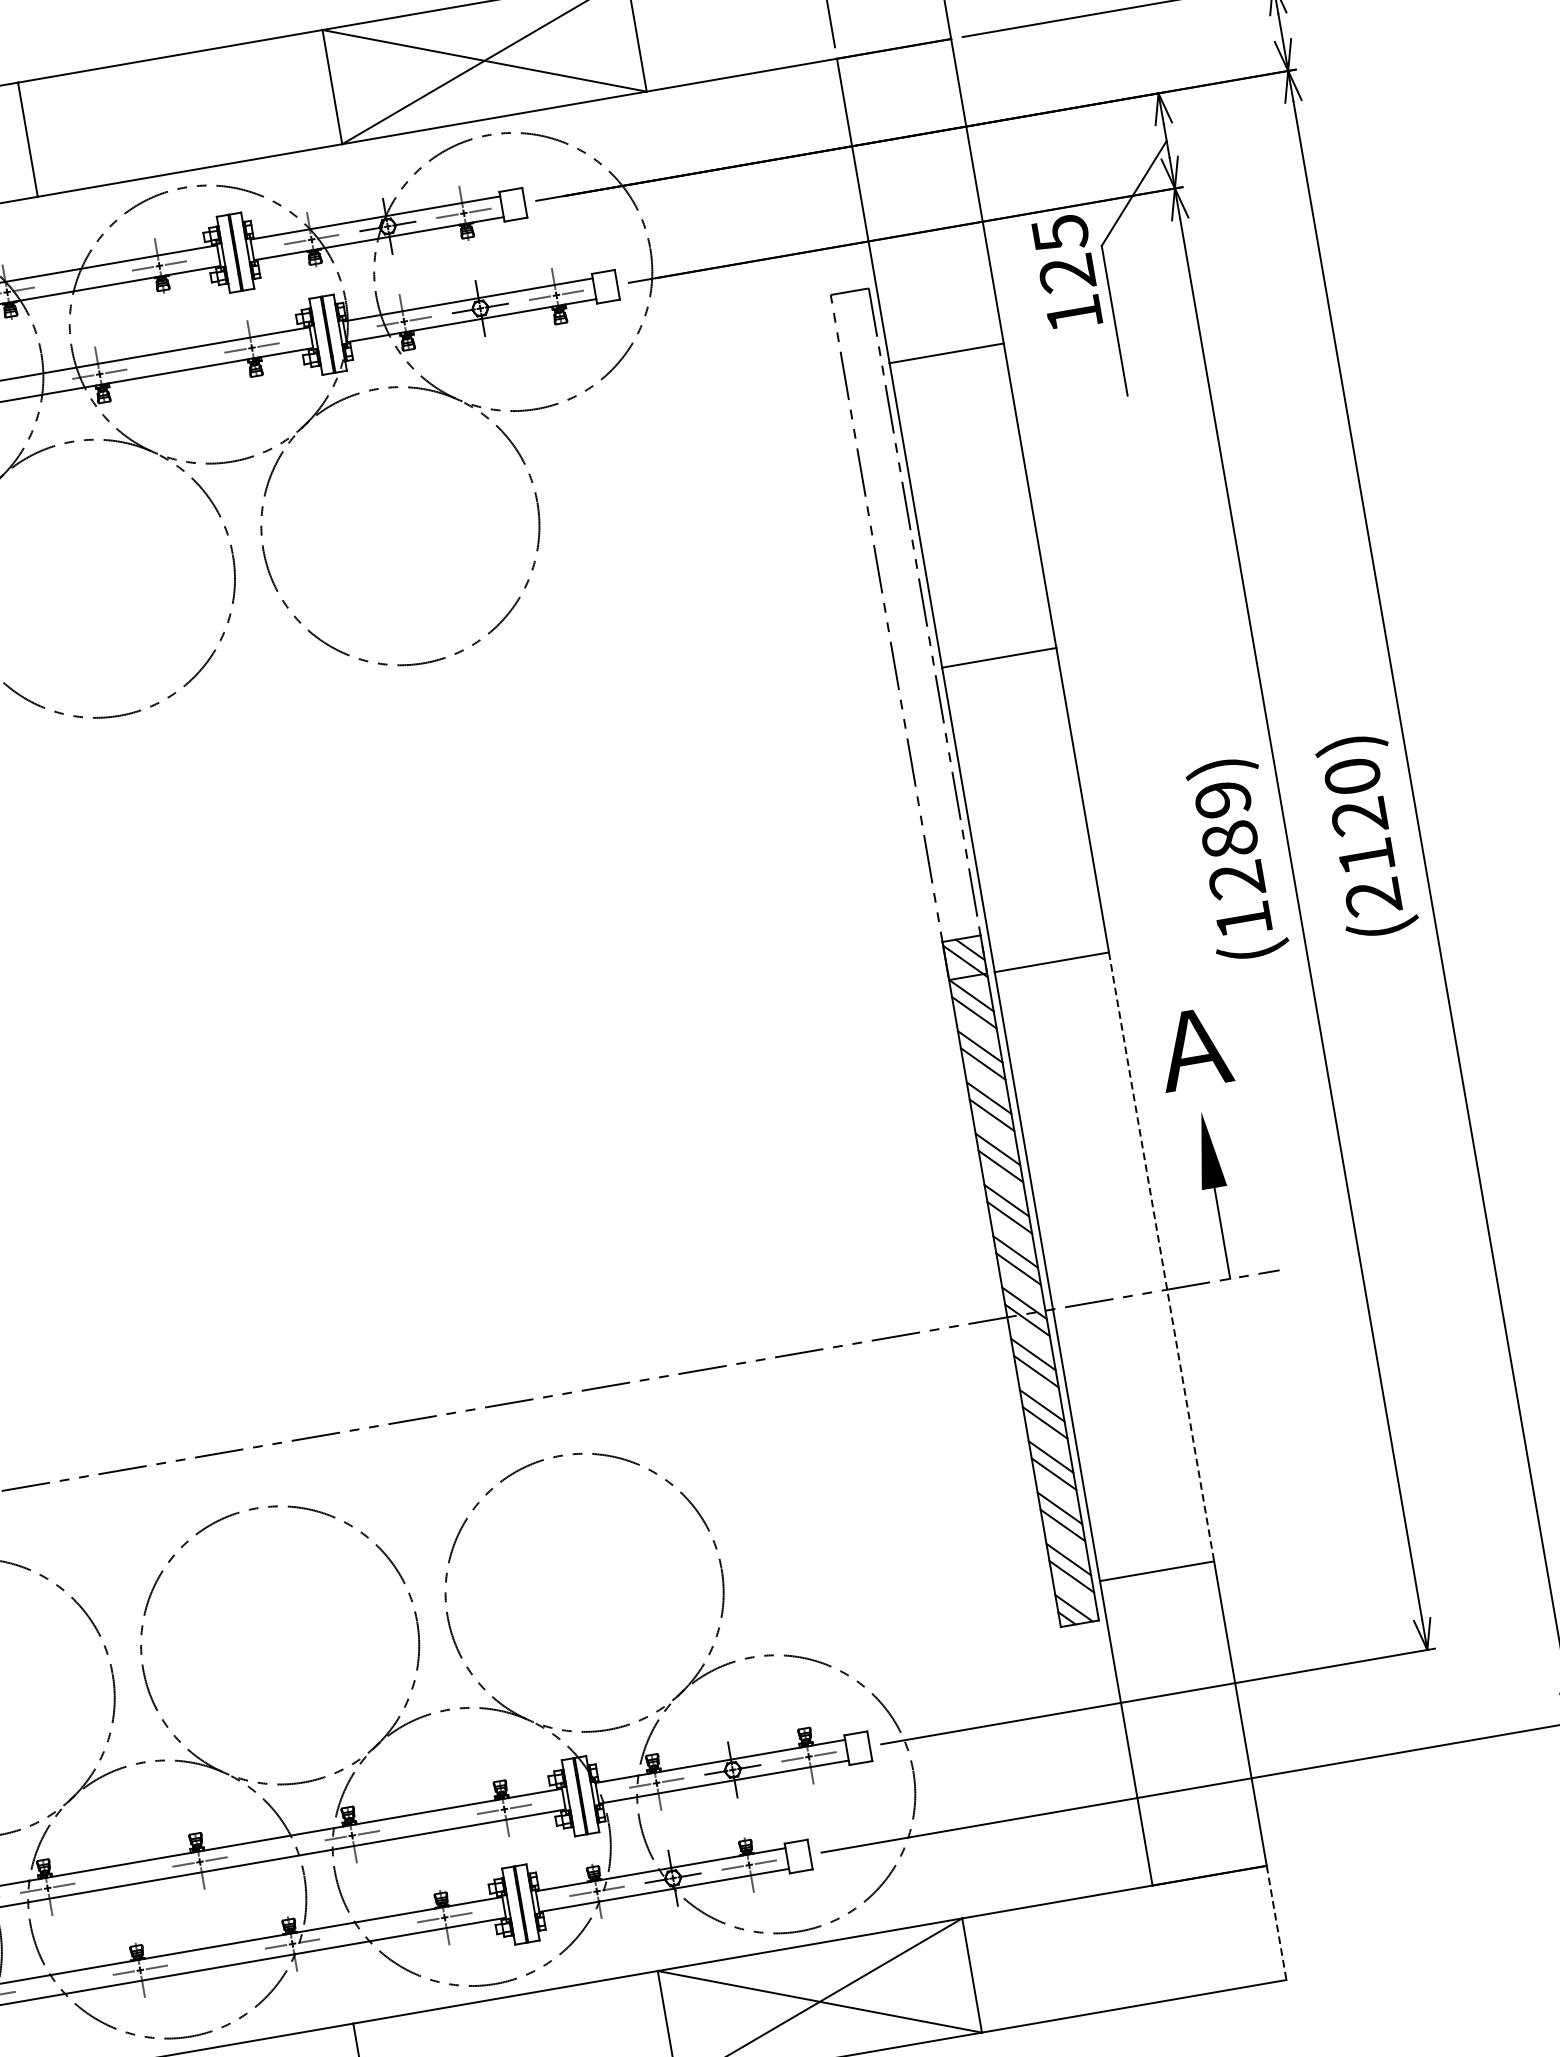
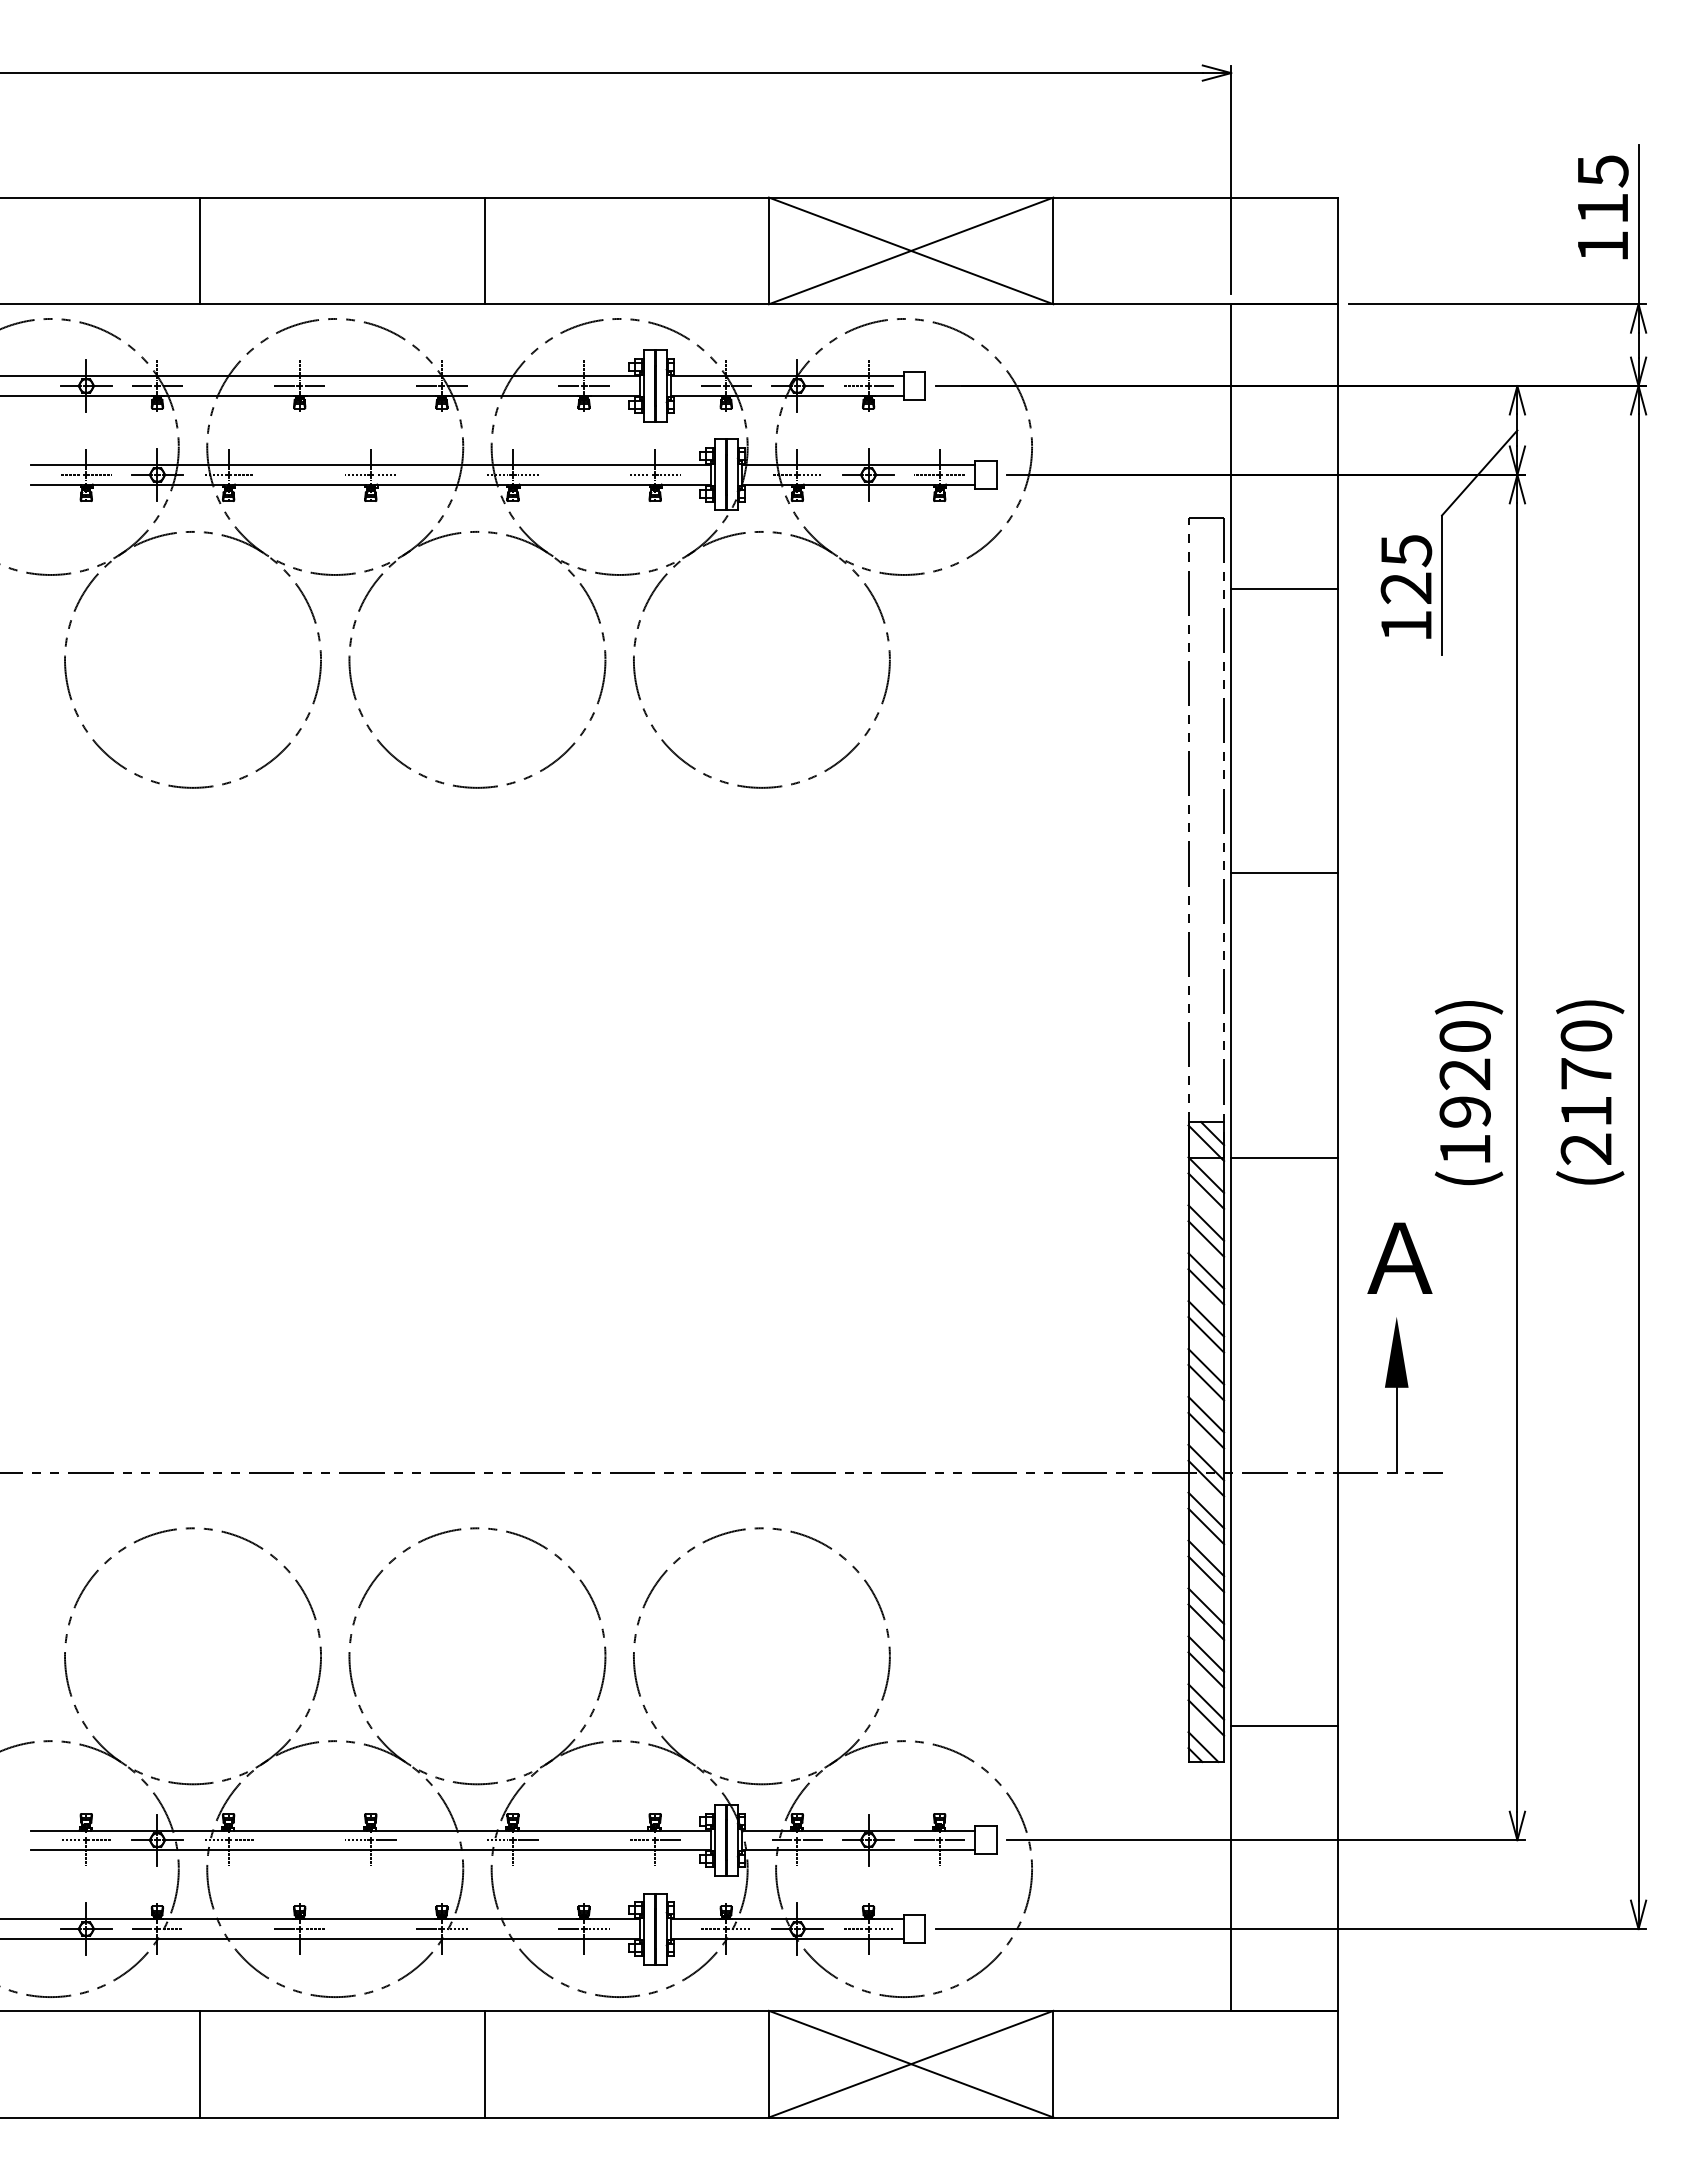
text: (1067, 271) -> (1406, 586), moved
text: (1358, 816) -> (1585, 1073), (2120) -> (2170)
text: (1229, 840) -> (1464, 1074), (1289) -> (1920)
line: (1161, 1257) -> (1337, 1442), dashed -> solid
line: (1276, 1923) -> (1337, 2064), dashed -> solid

